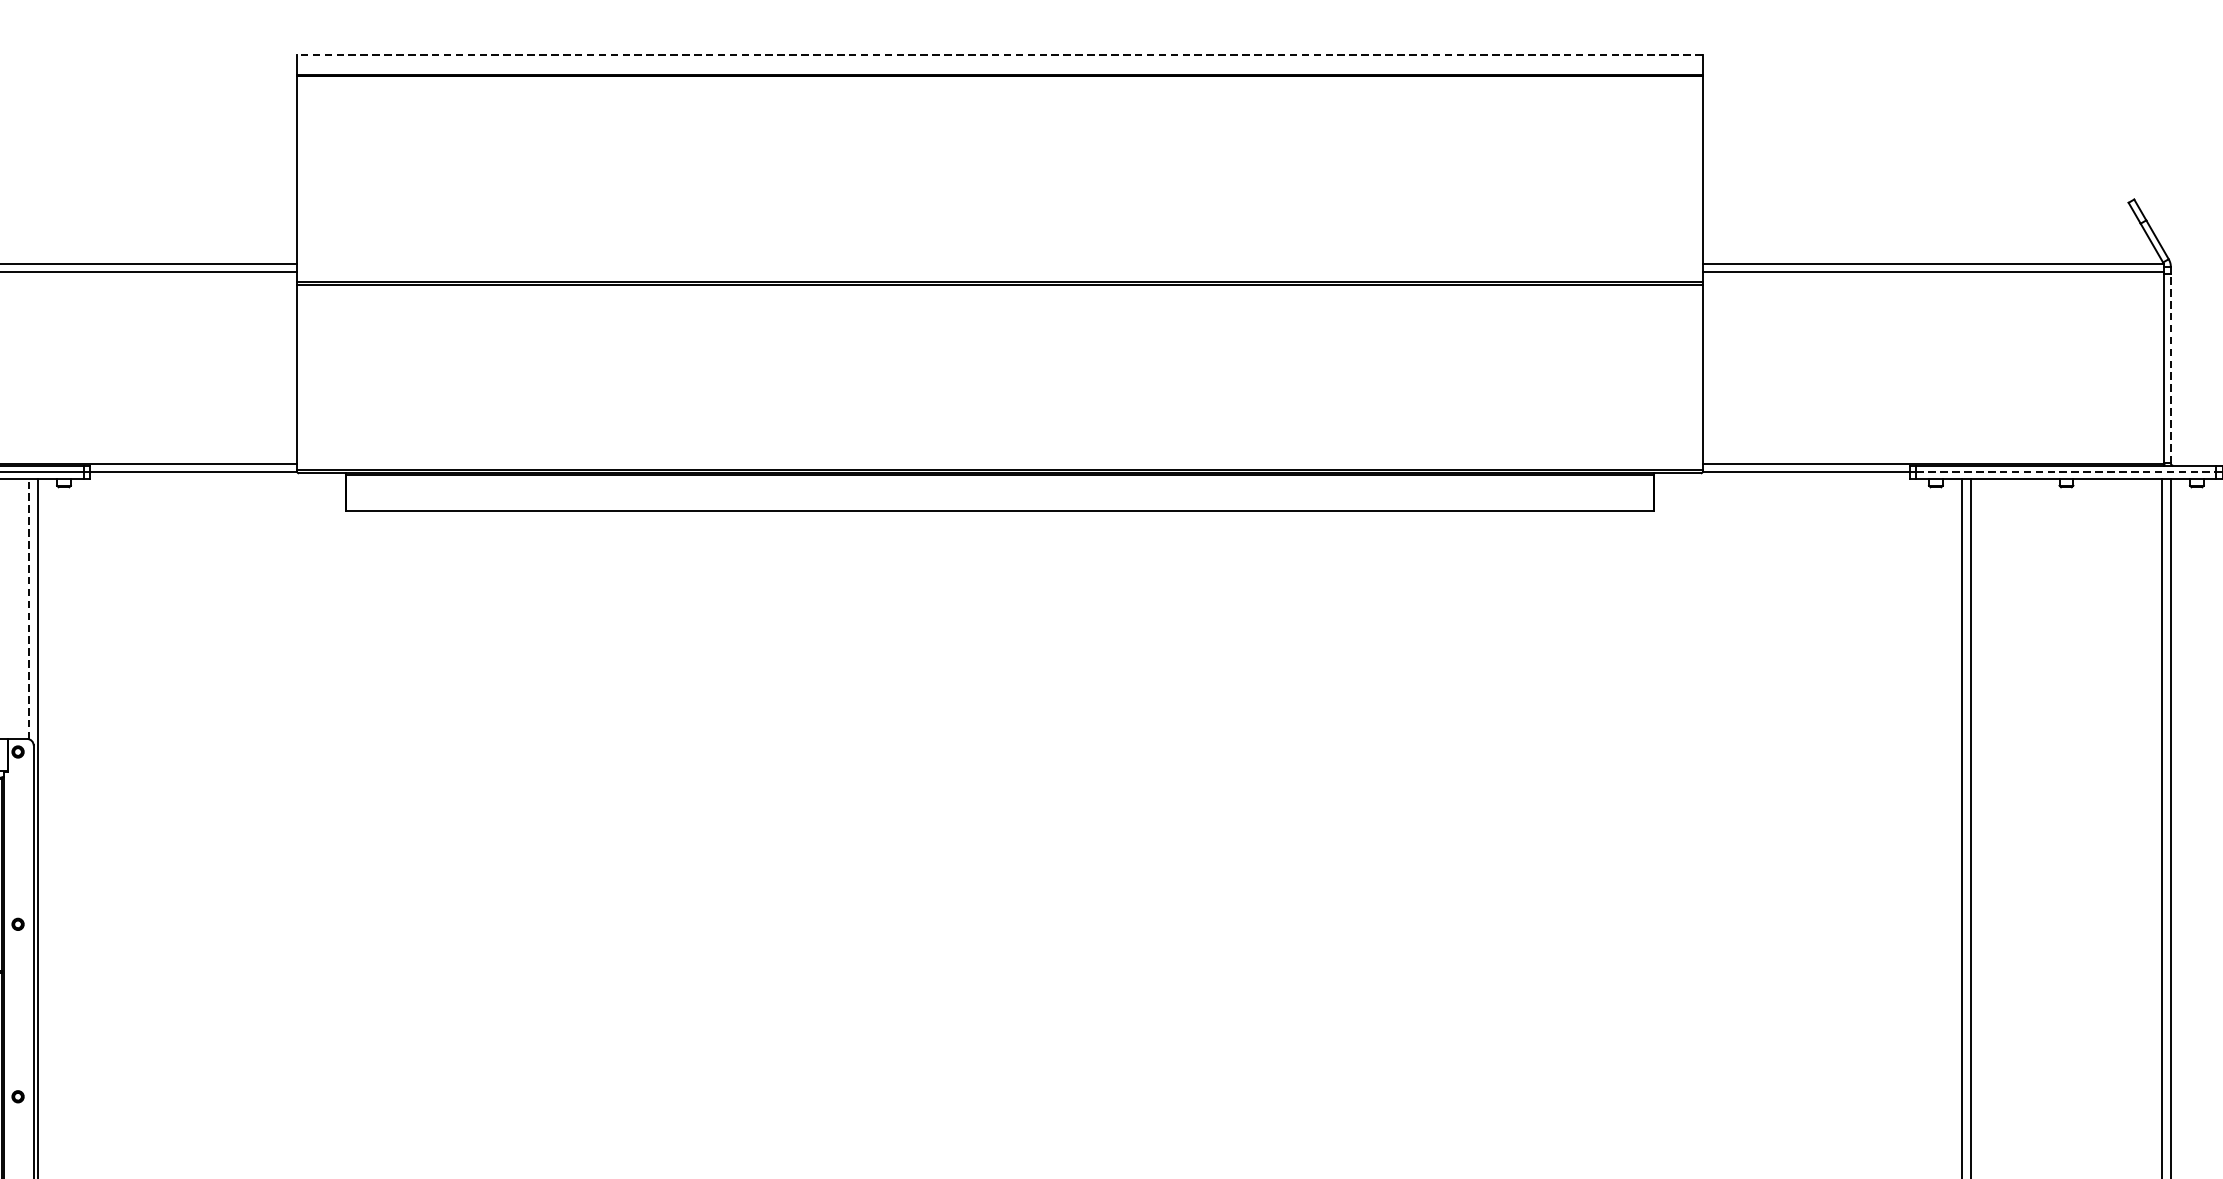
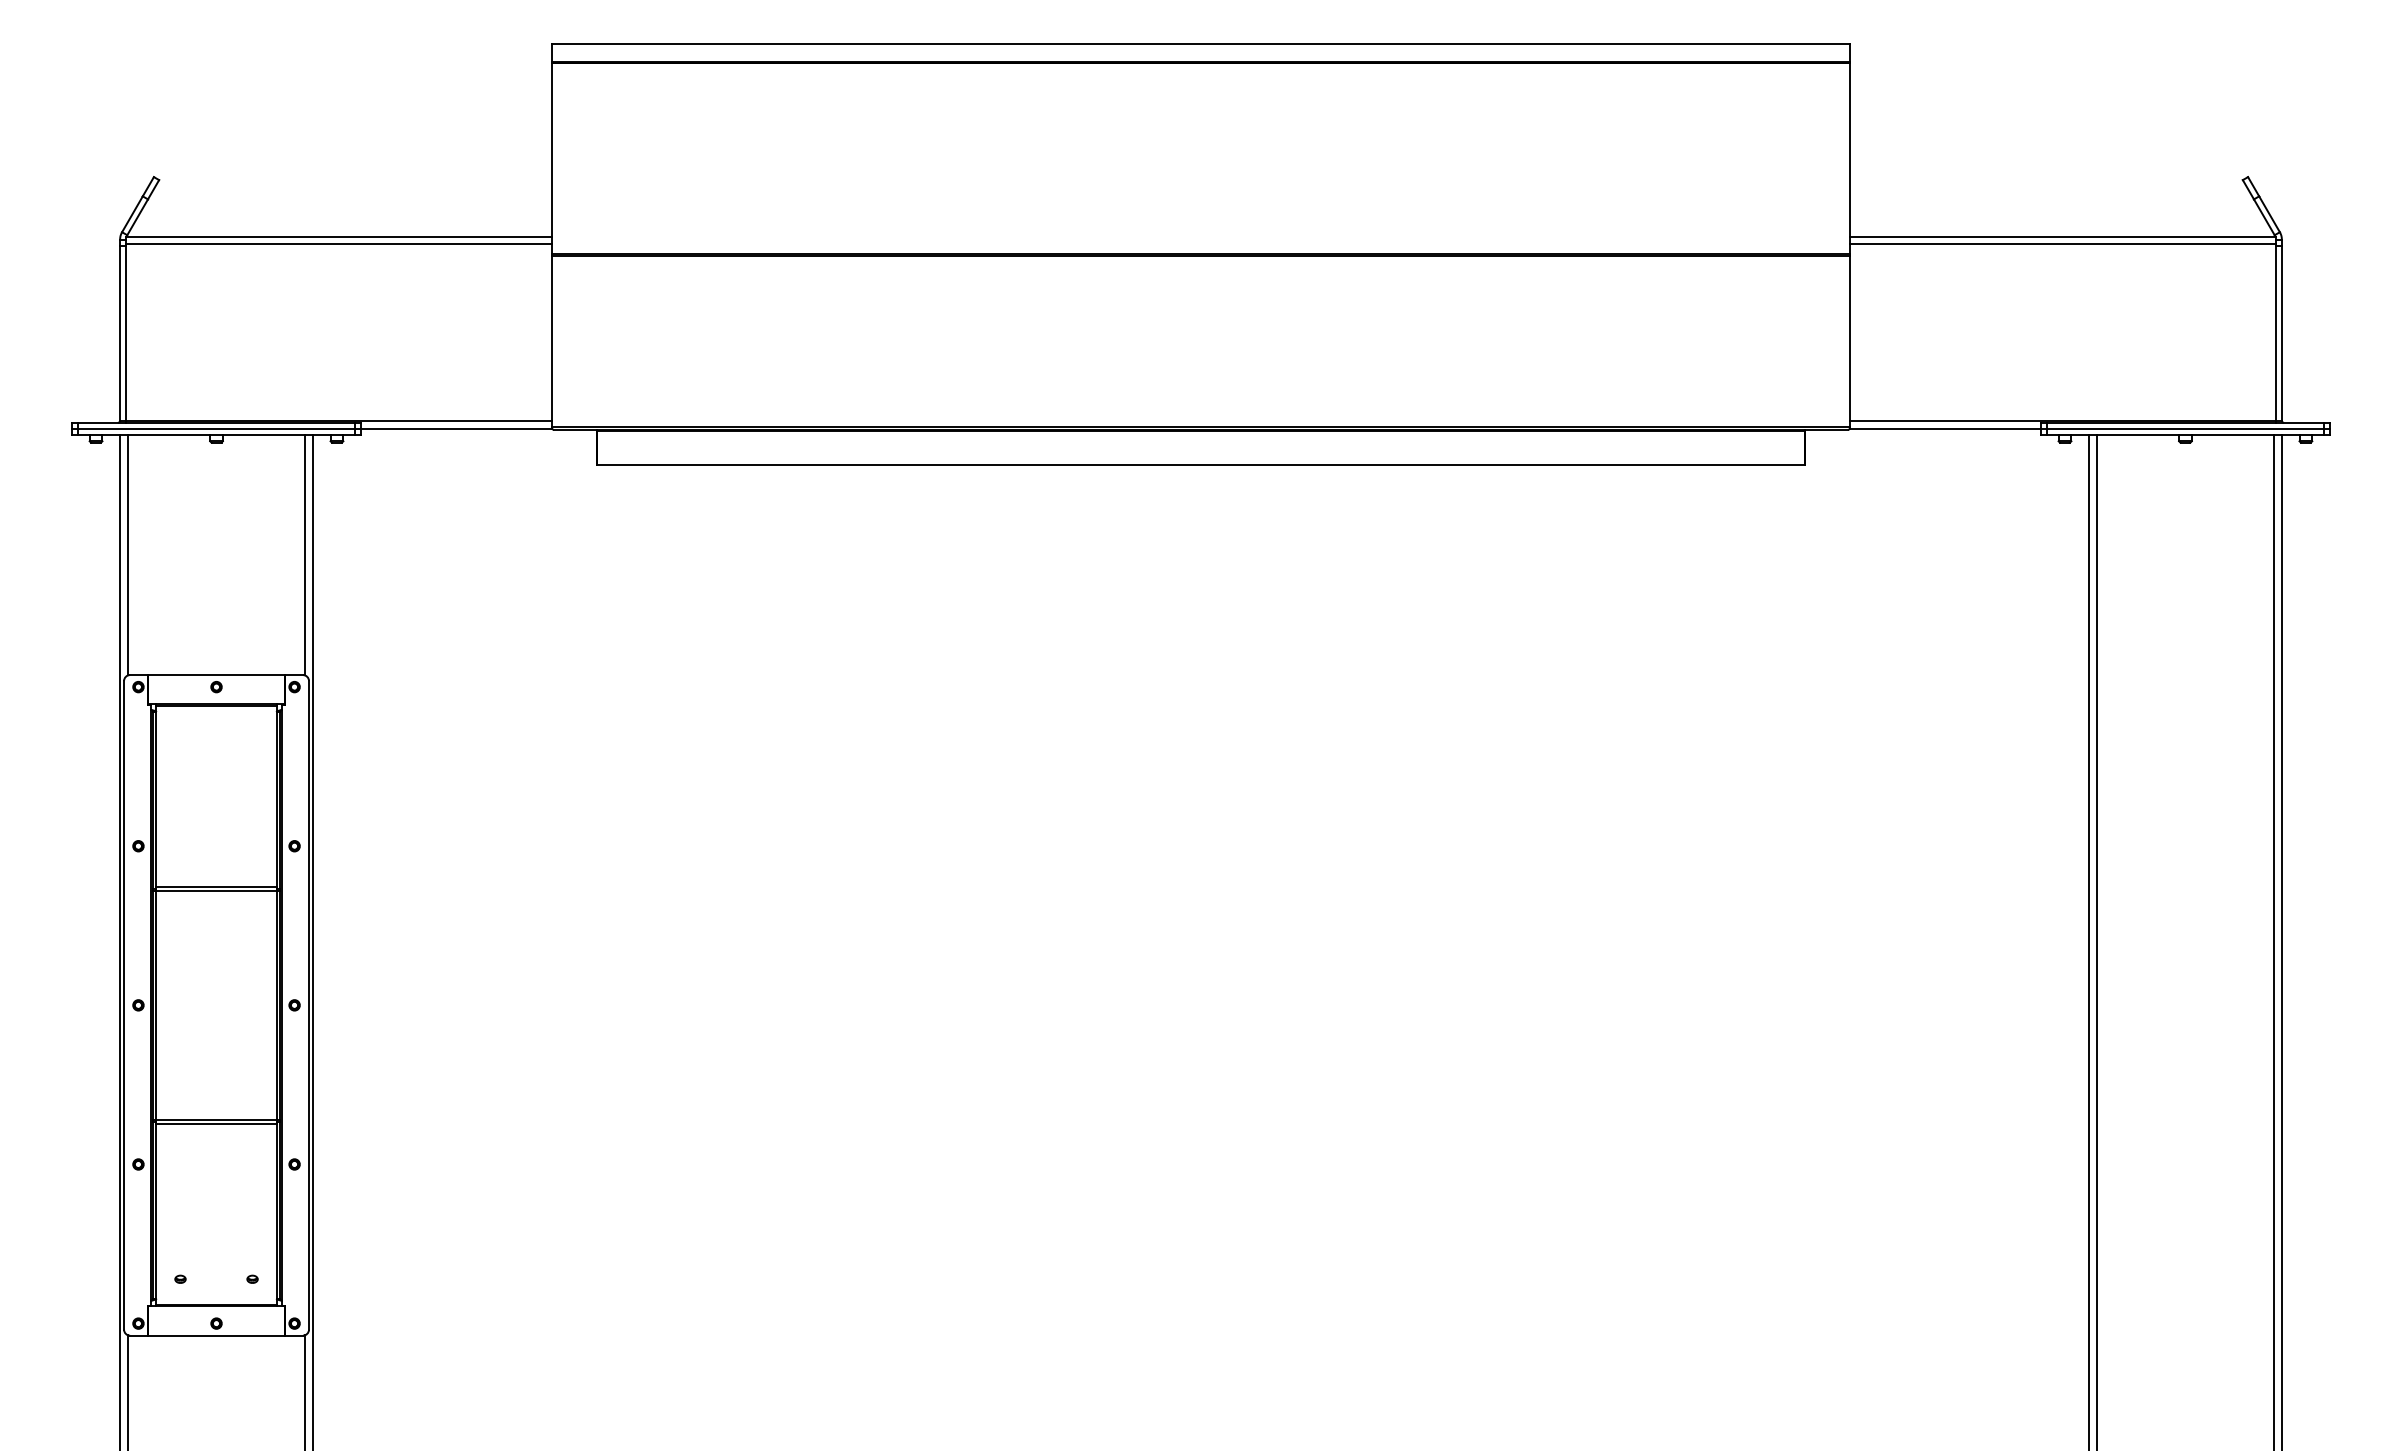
line: (1000, 54) -> (1201, 43), dashed -> solid
line: (2170, 367) -> (2281, 332), dashed -> solid
line: (2066, 471) -> (2185, 428), dashed -> solid
line: (29, 608) -> (305, 554), dashed -> solid

